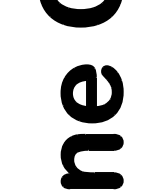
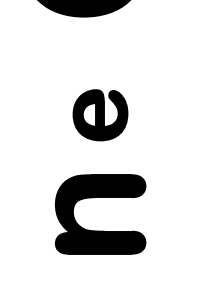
part: (91, 93) -> (99, 114), size x0.6

